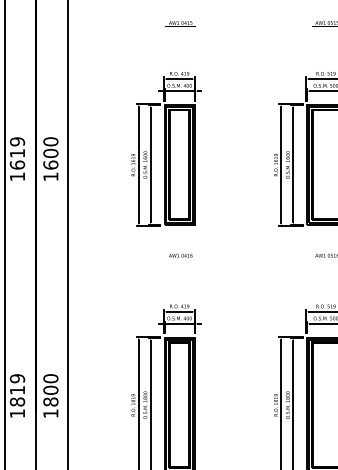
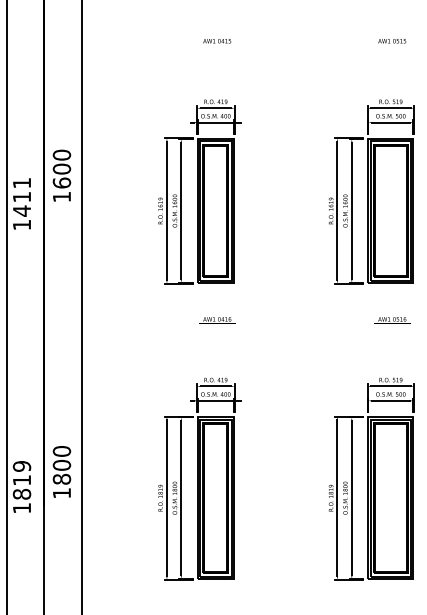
text: (17, 152) -> (21, 196), 1619 -> 1411
text: (50, 158) -> (61, 175), moved
text: (50, 395) -> (61, 471), moved

